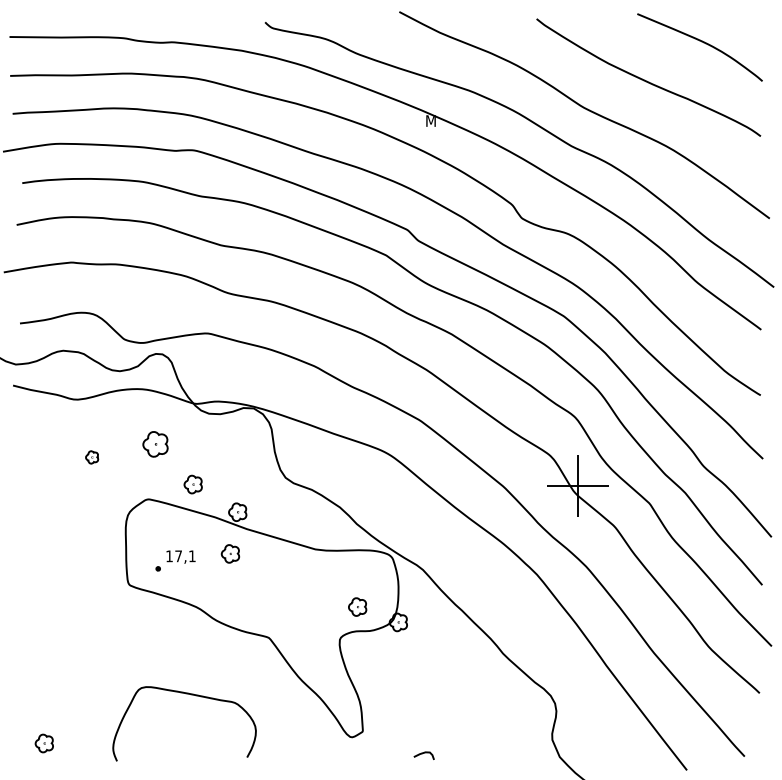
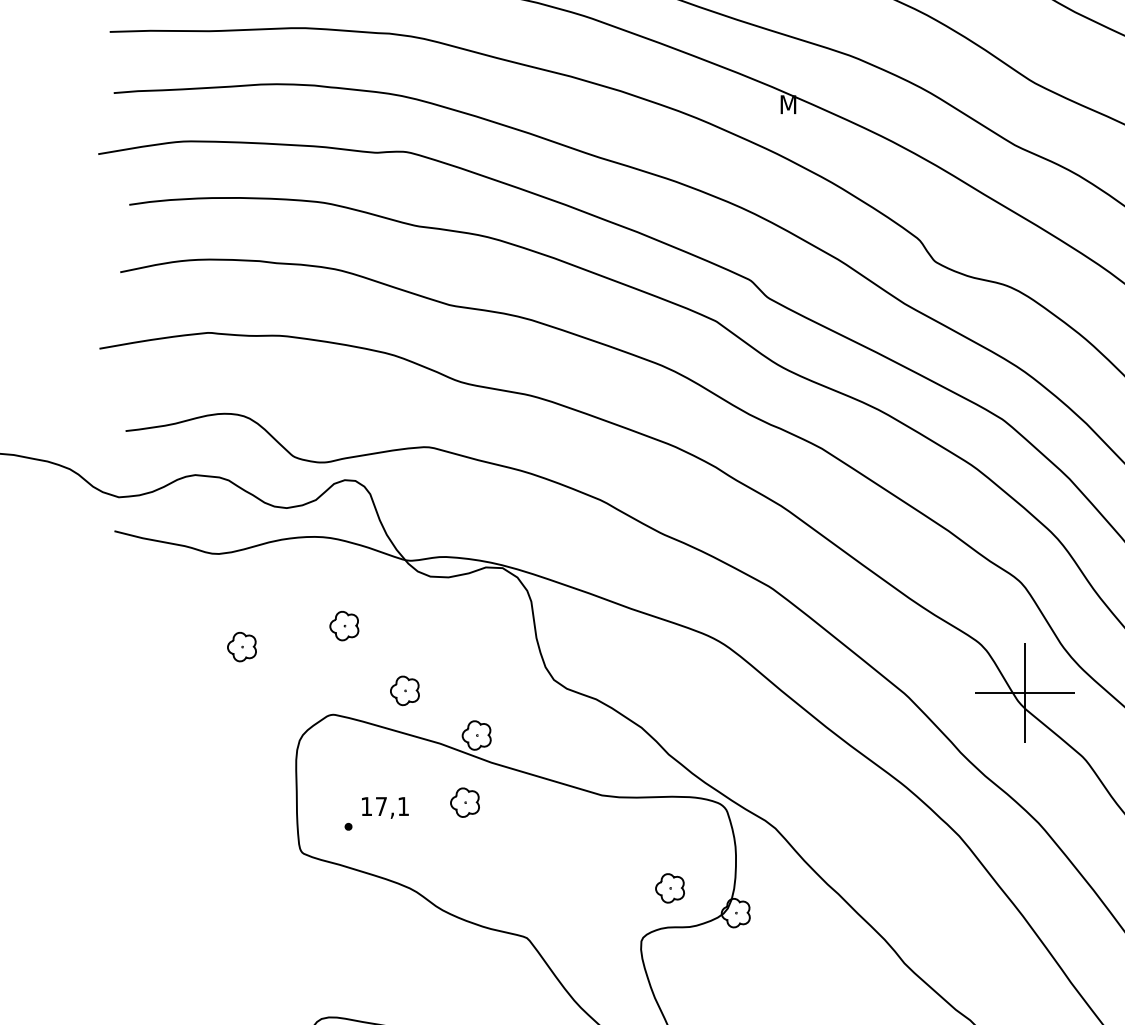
part: (155, 444) -> (344, 626), size x0.71
part: (91, 457) -> (240, 647), size x1.43

